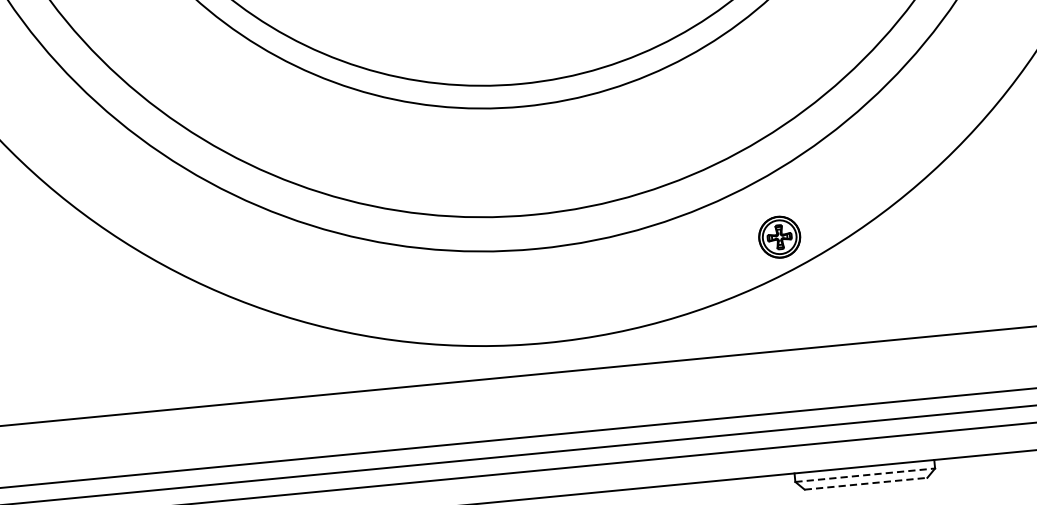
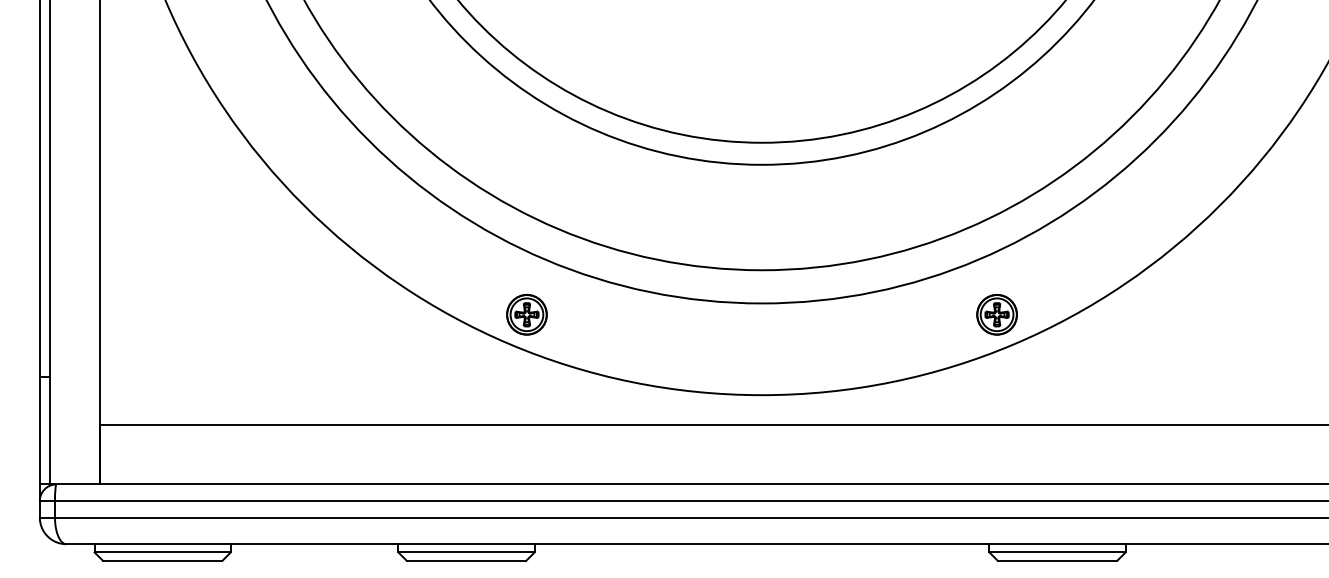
part: (296, 283) -> (526, 314), added
line: (866, 475) -> (1058, 552), dashed -> solid
line: (865, 483) -> (1057, 560), dashed -> solid

